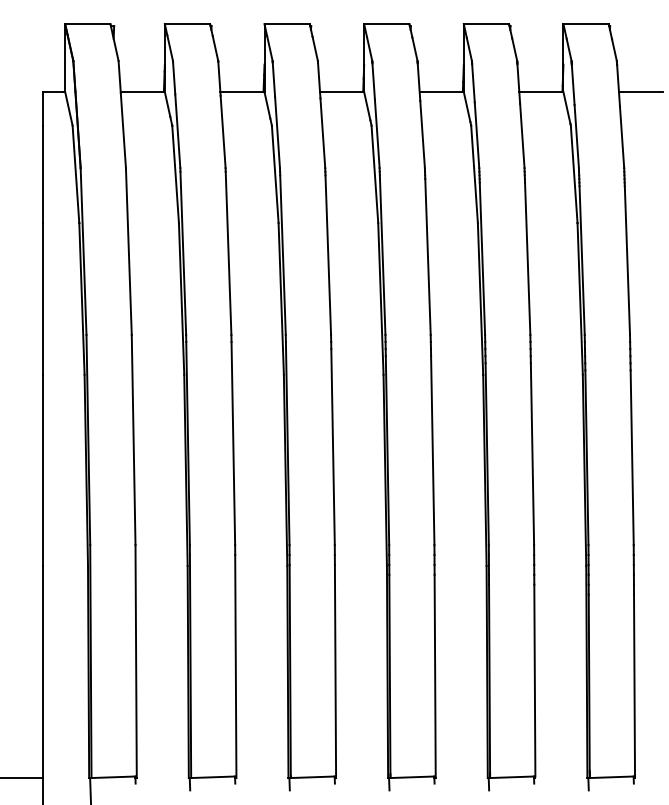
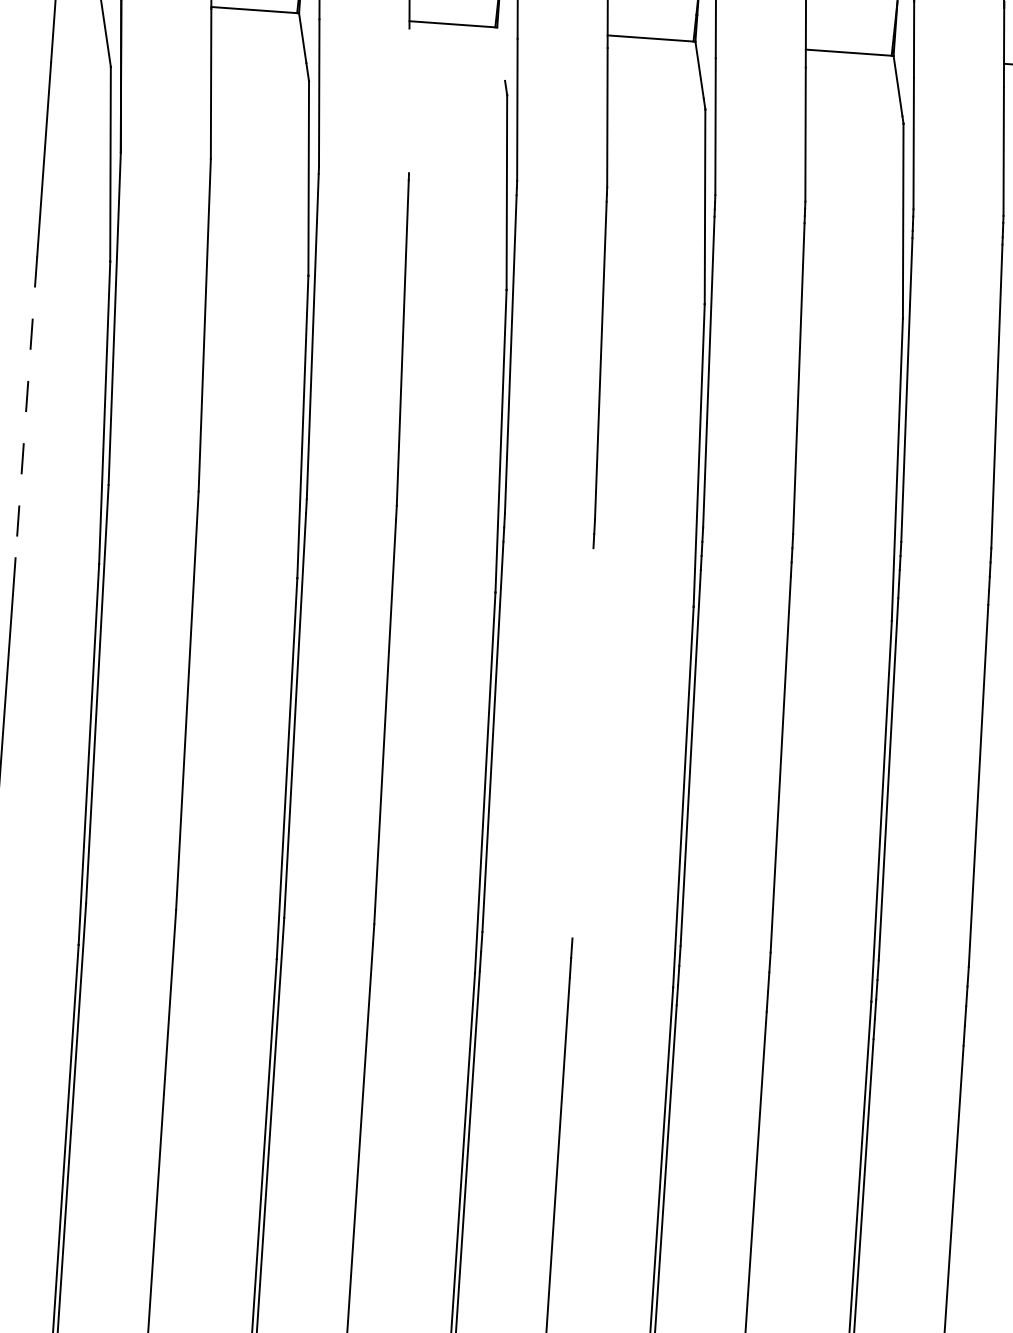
line: (267, 105) -> (501, 54), removed
line: (222, 131) -> (408, 99), removed
line: (42, 298) -> (26, 406), solid -> dashed
line: (332, 447) -> (581, 743), removed

